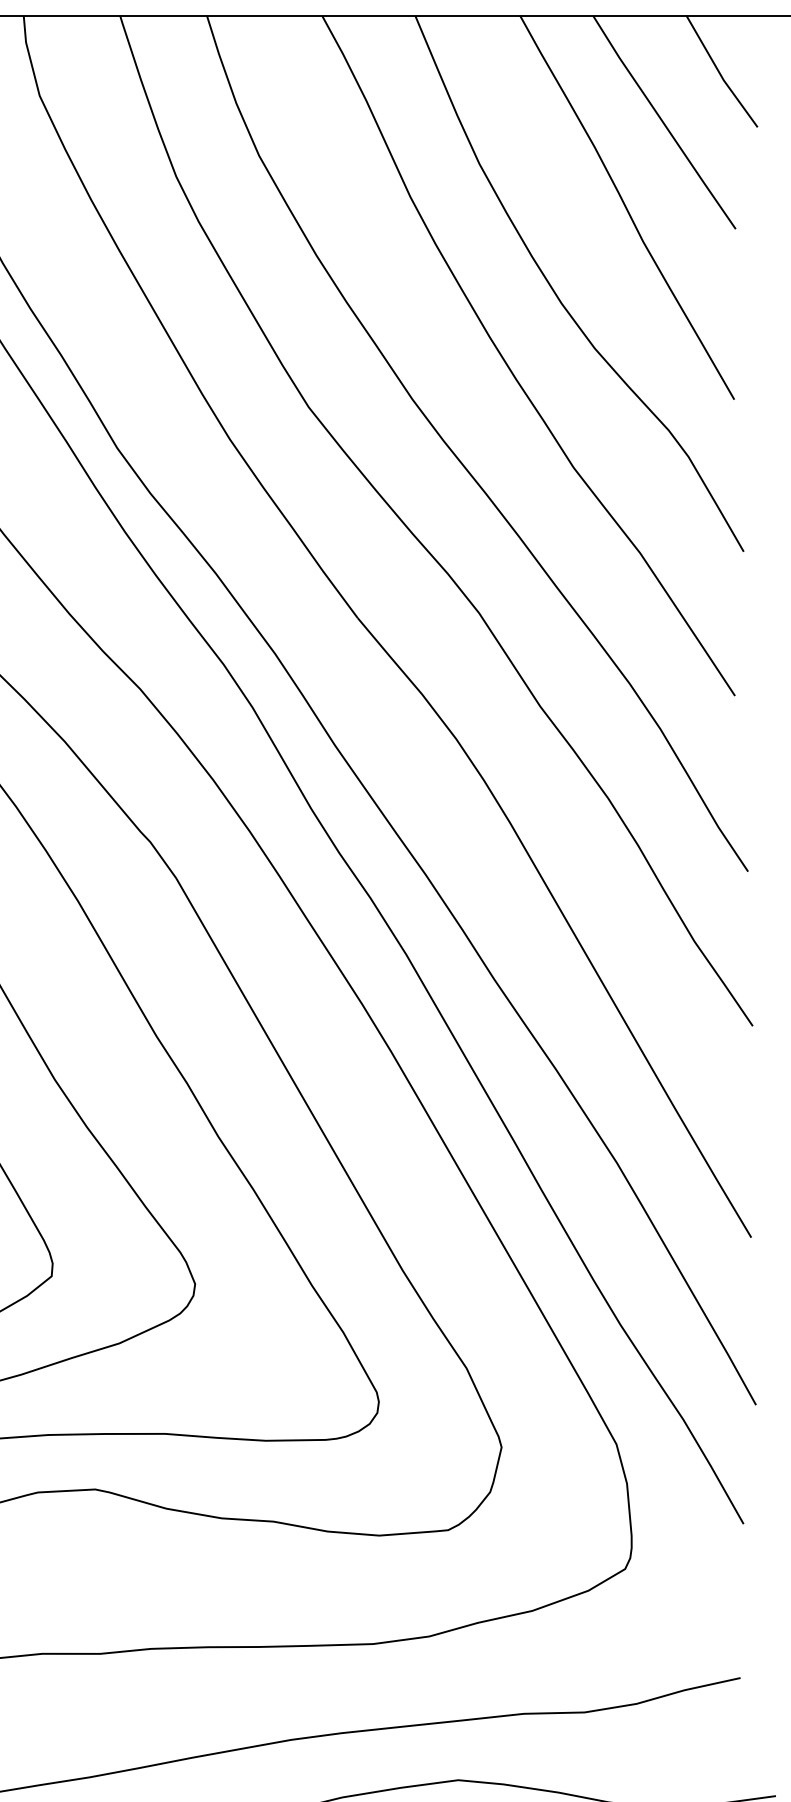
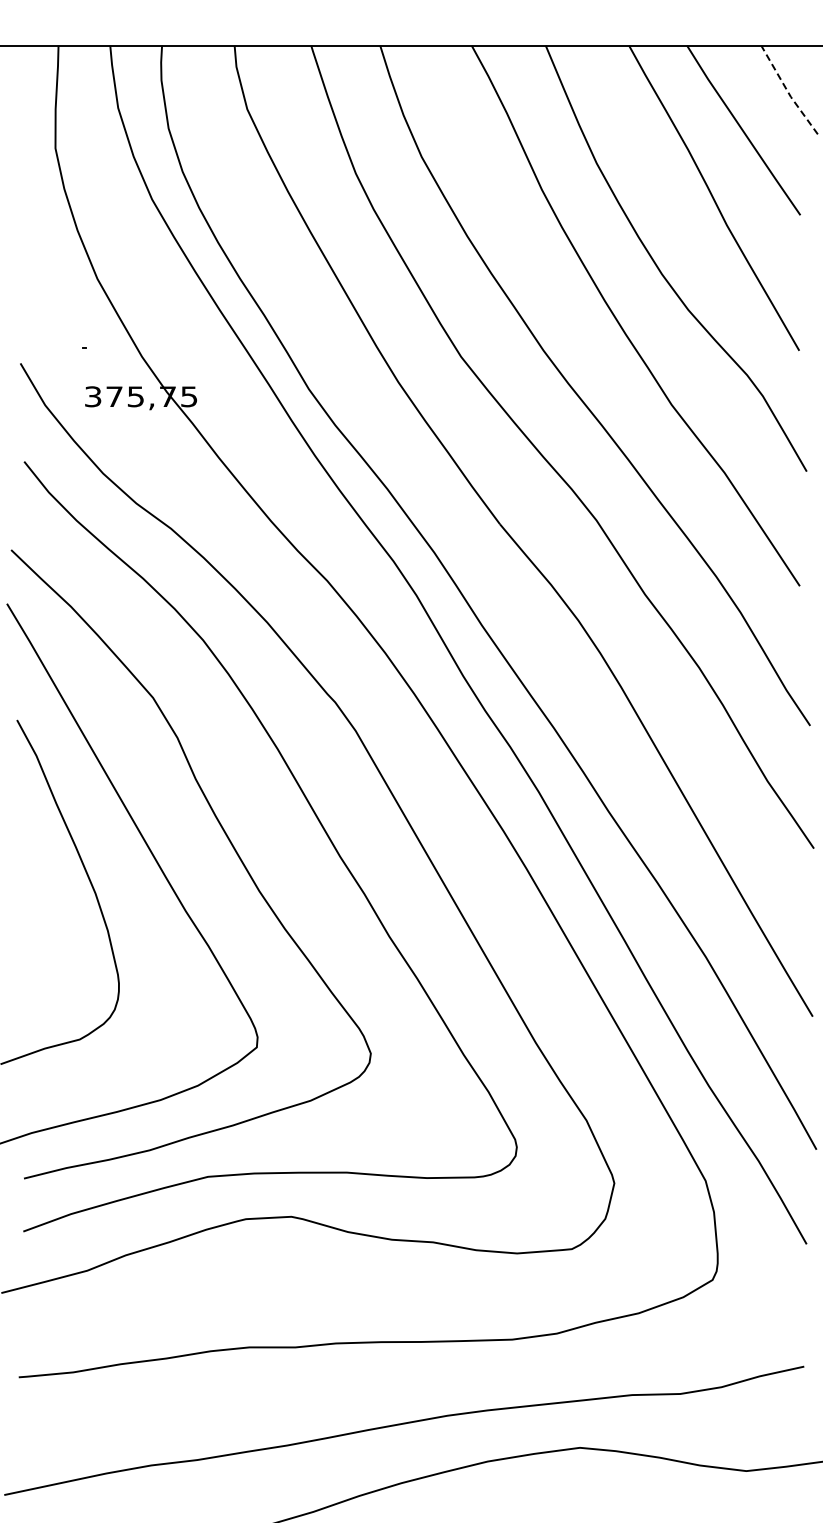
line: (719, 72) -> (787, 90), solid -> dashed

